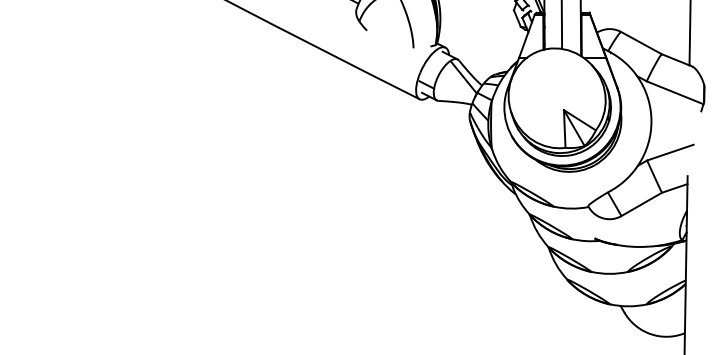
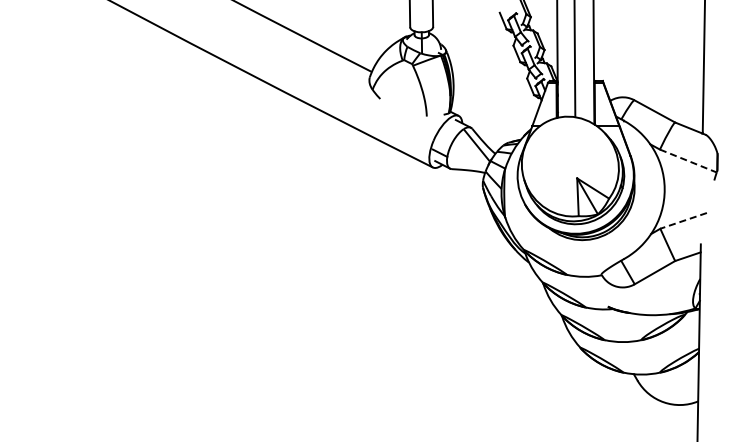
line: (675, 93) -> (688, 161), solid -> dashed
line: (670, 152) -> (683, 220), solid -> dashed

